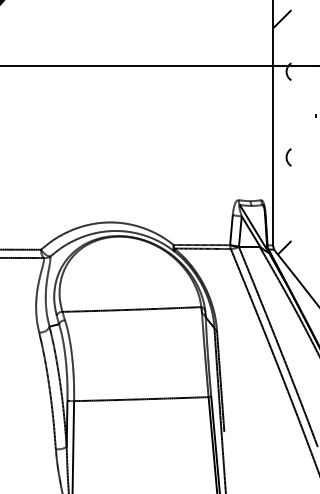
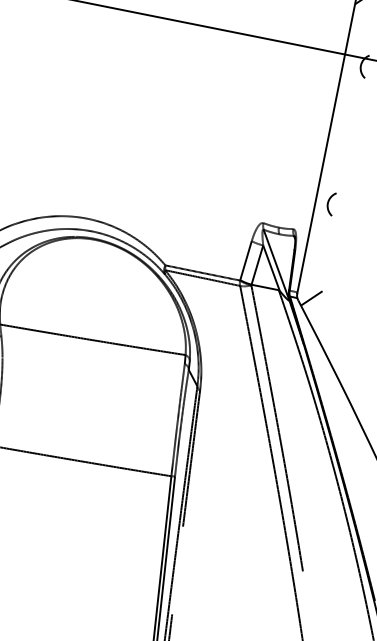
curve: (287, 157) -> (329, 203), moved

